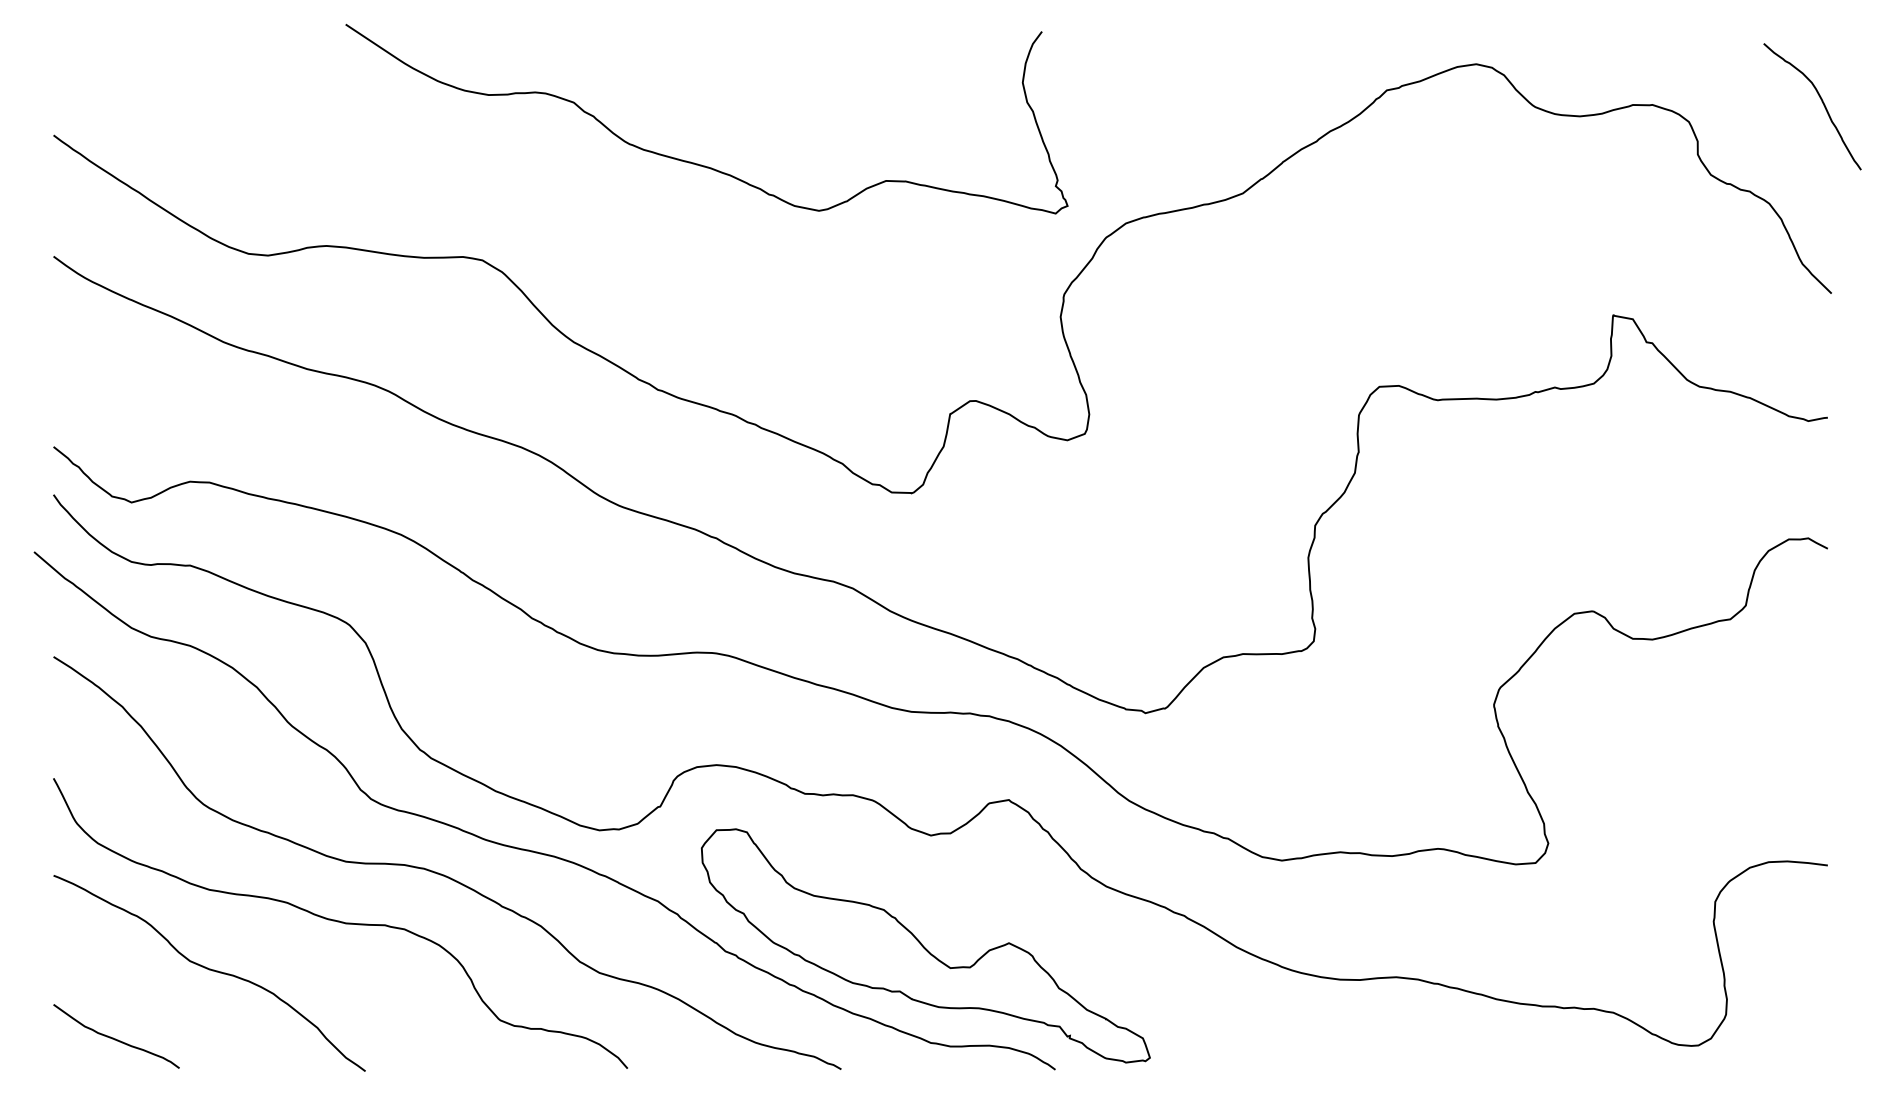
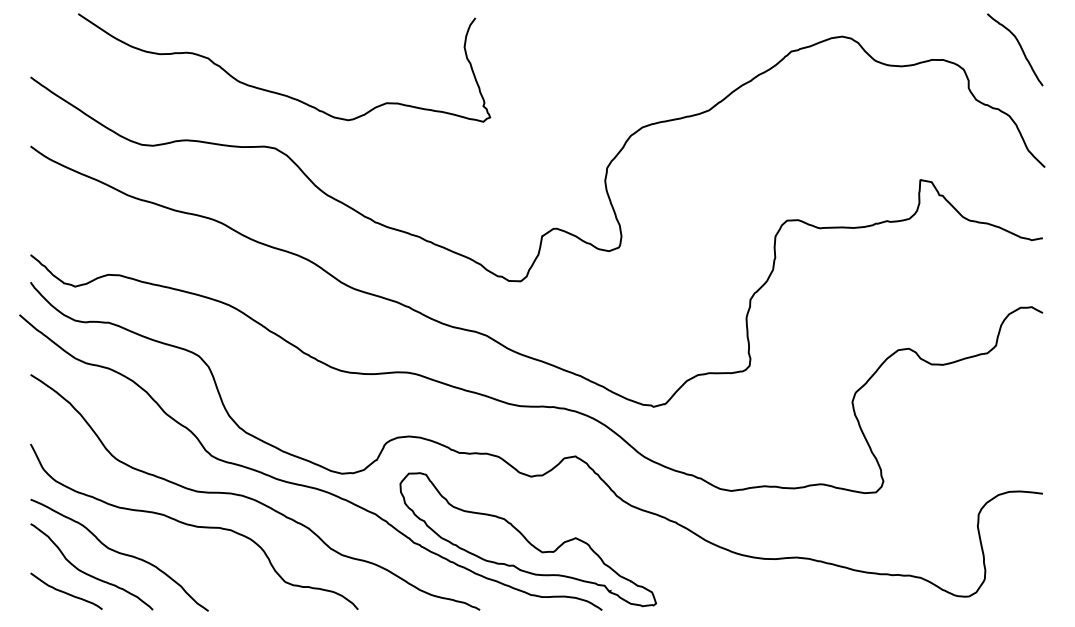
curve: (1820, 100) -> (1019, 46), moved
curve: (696, 162) -> (278, 92), moved
curve: (155, 1005) -> (88, 573), added

